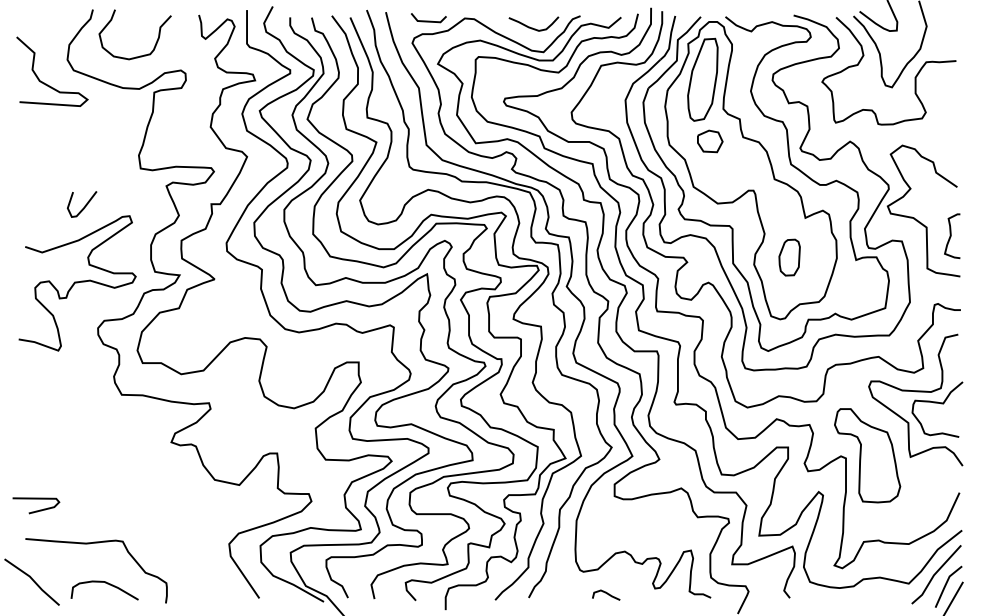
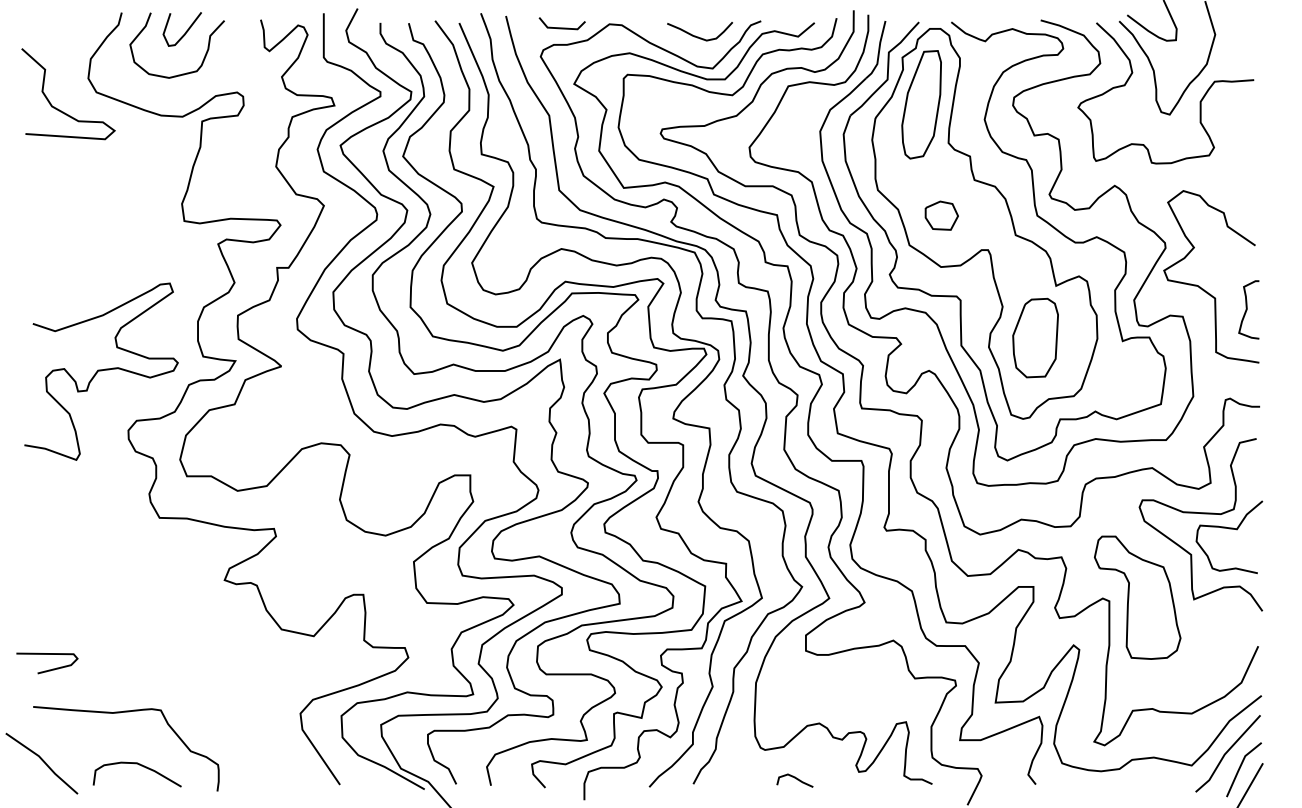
part: (710, 141) -> (942, 215), moved
curve: (84, 205) -> (185, 30), moved
part: (789, 257) -> (1035, 337), size x1.67

